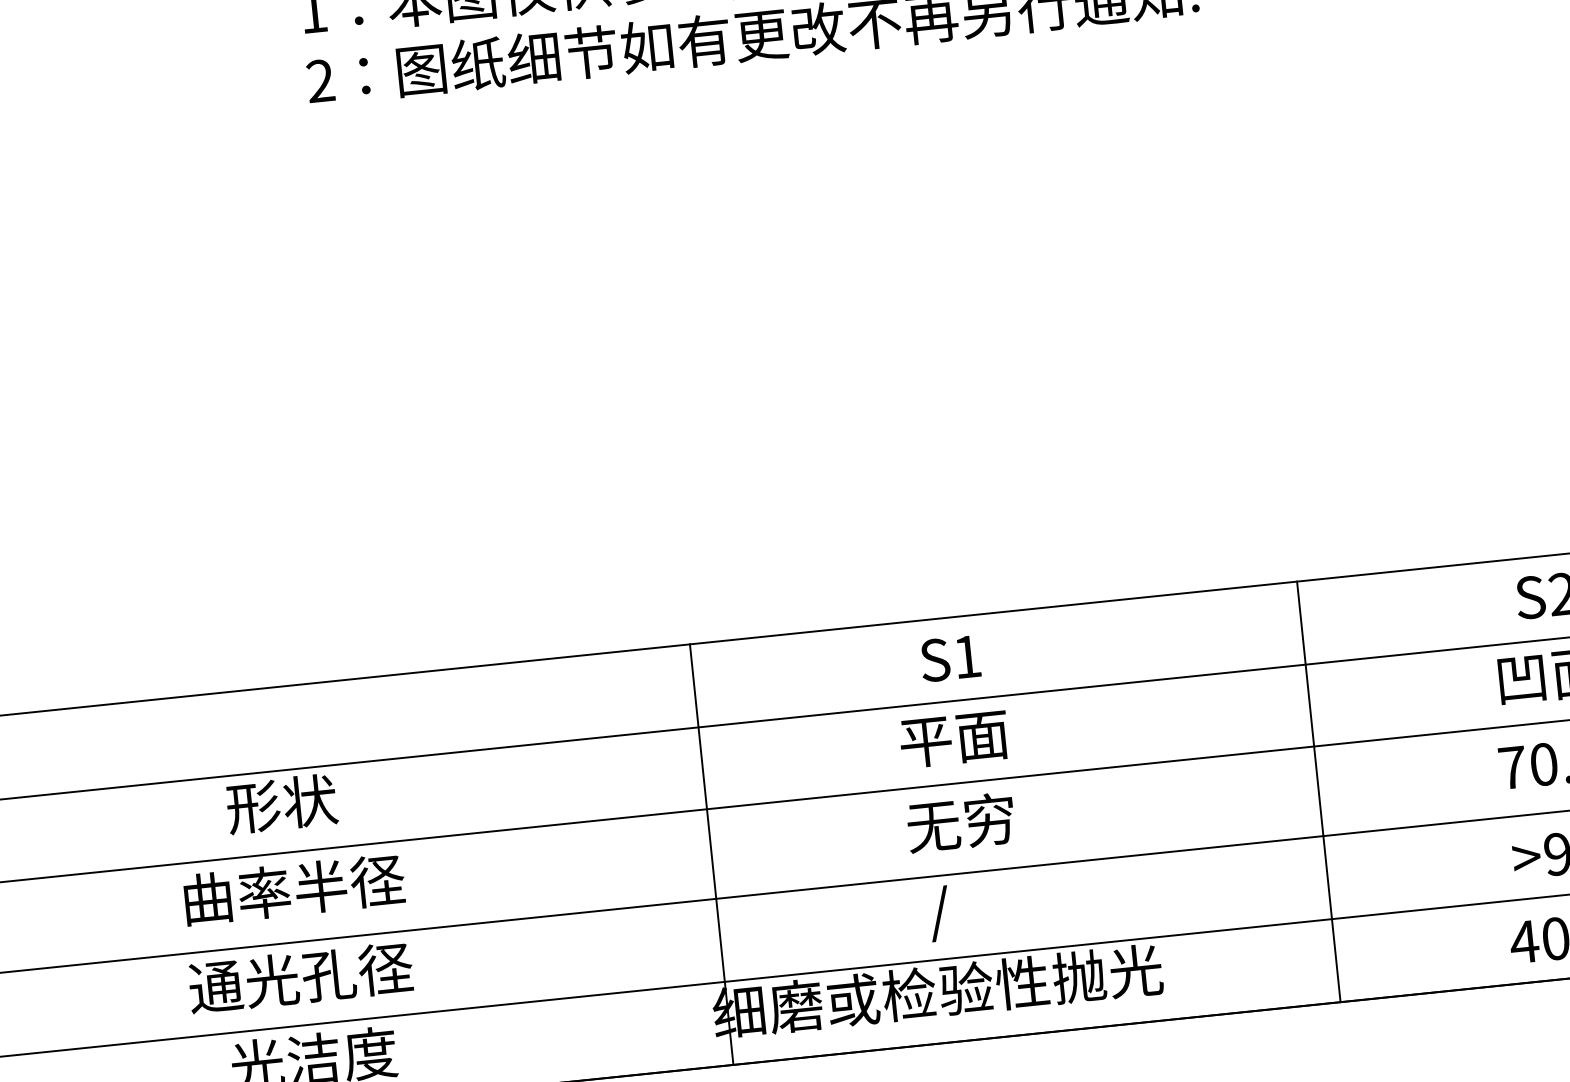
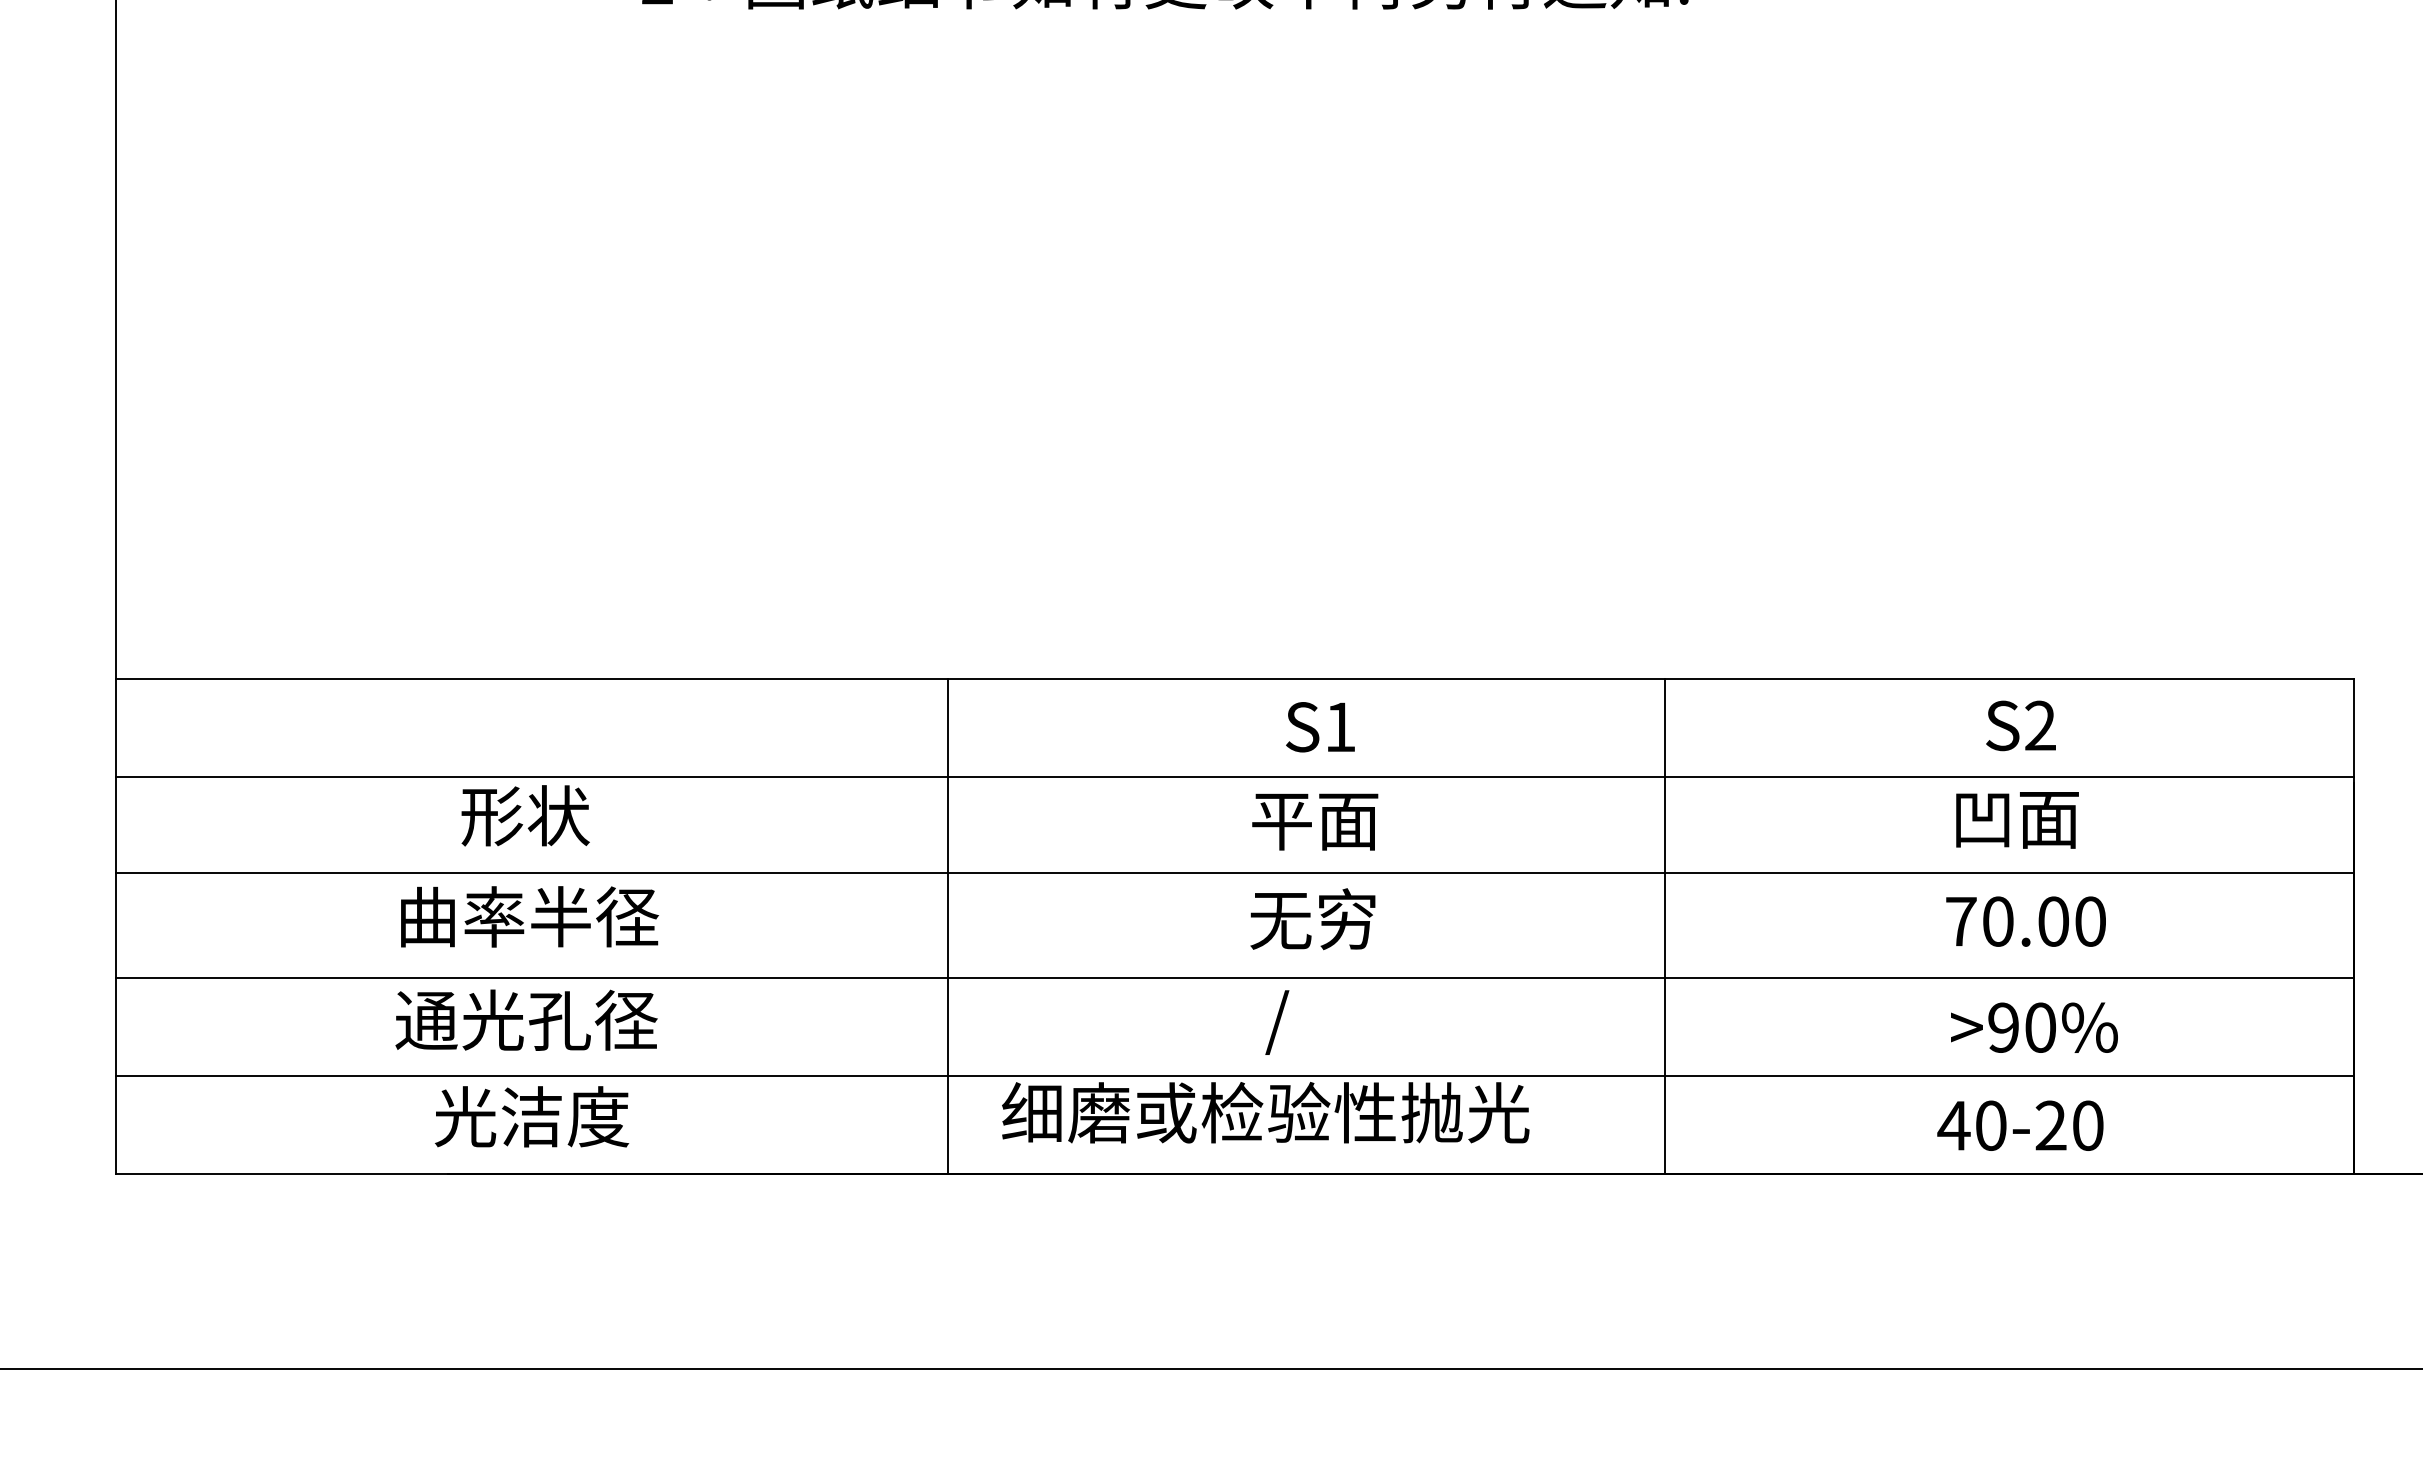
line: (1318, 791) -> (1664, 926), moved
line: (711, 854) -> (948, 926), moved

